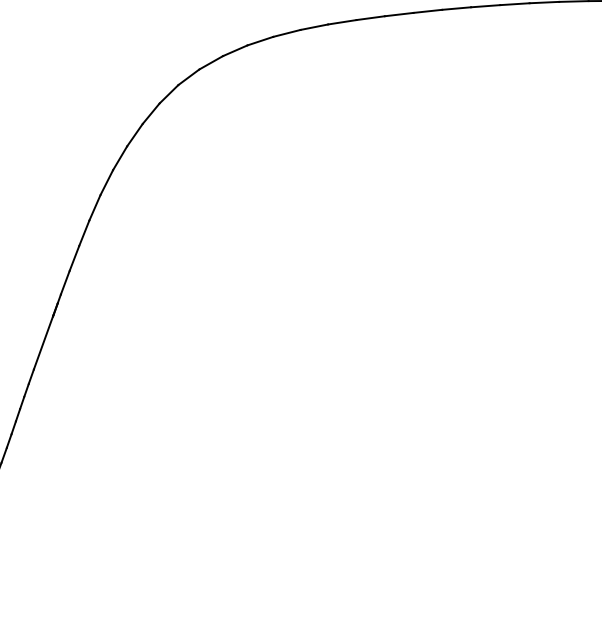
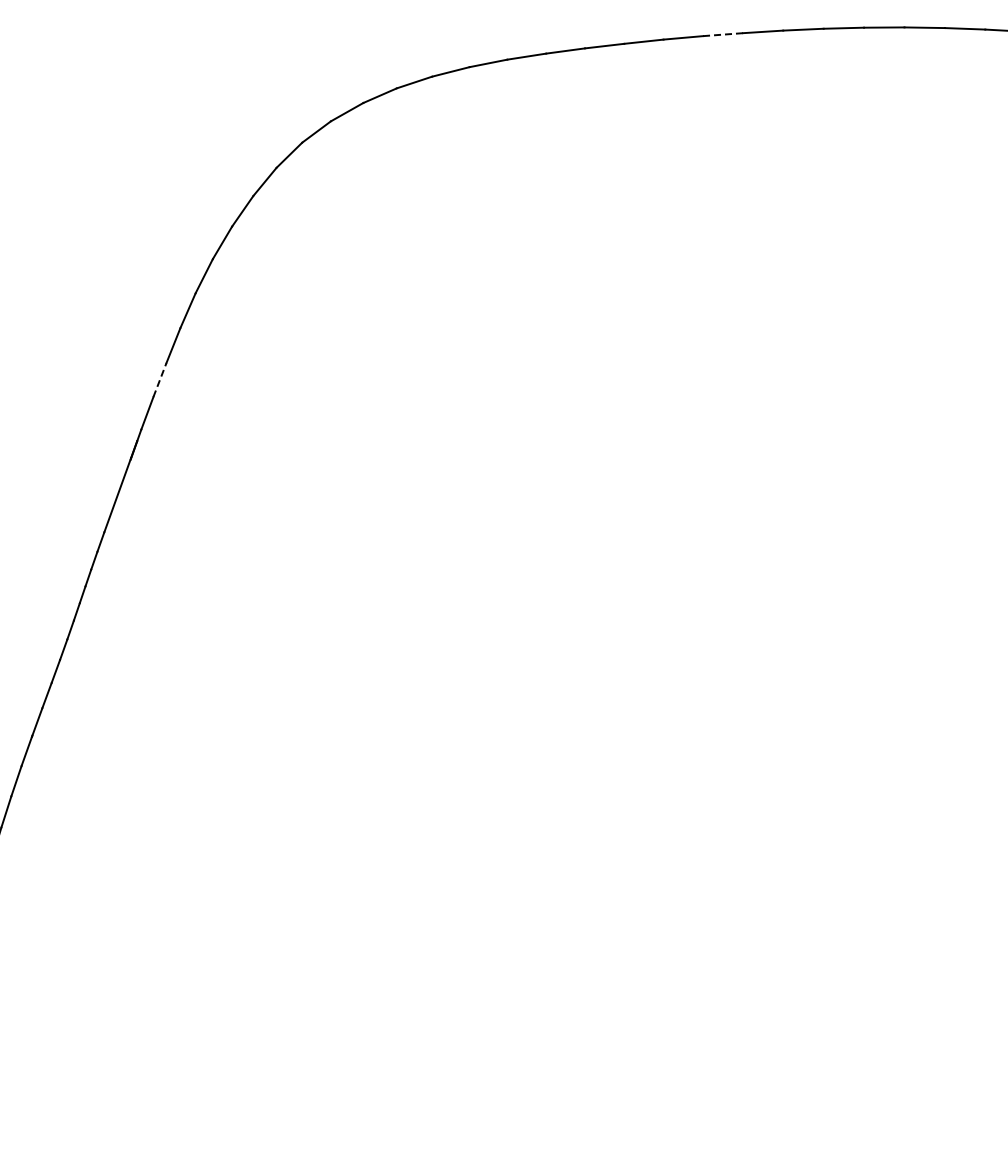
line: (486, 6) -> (723, 34), solid -> dashed
line: (74, 258) -> (160, 379), solid -> dashed

